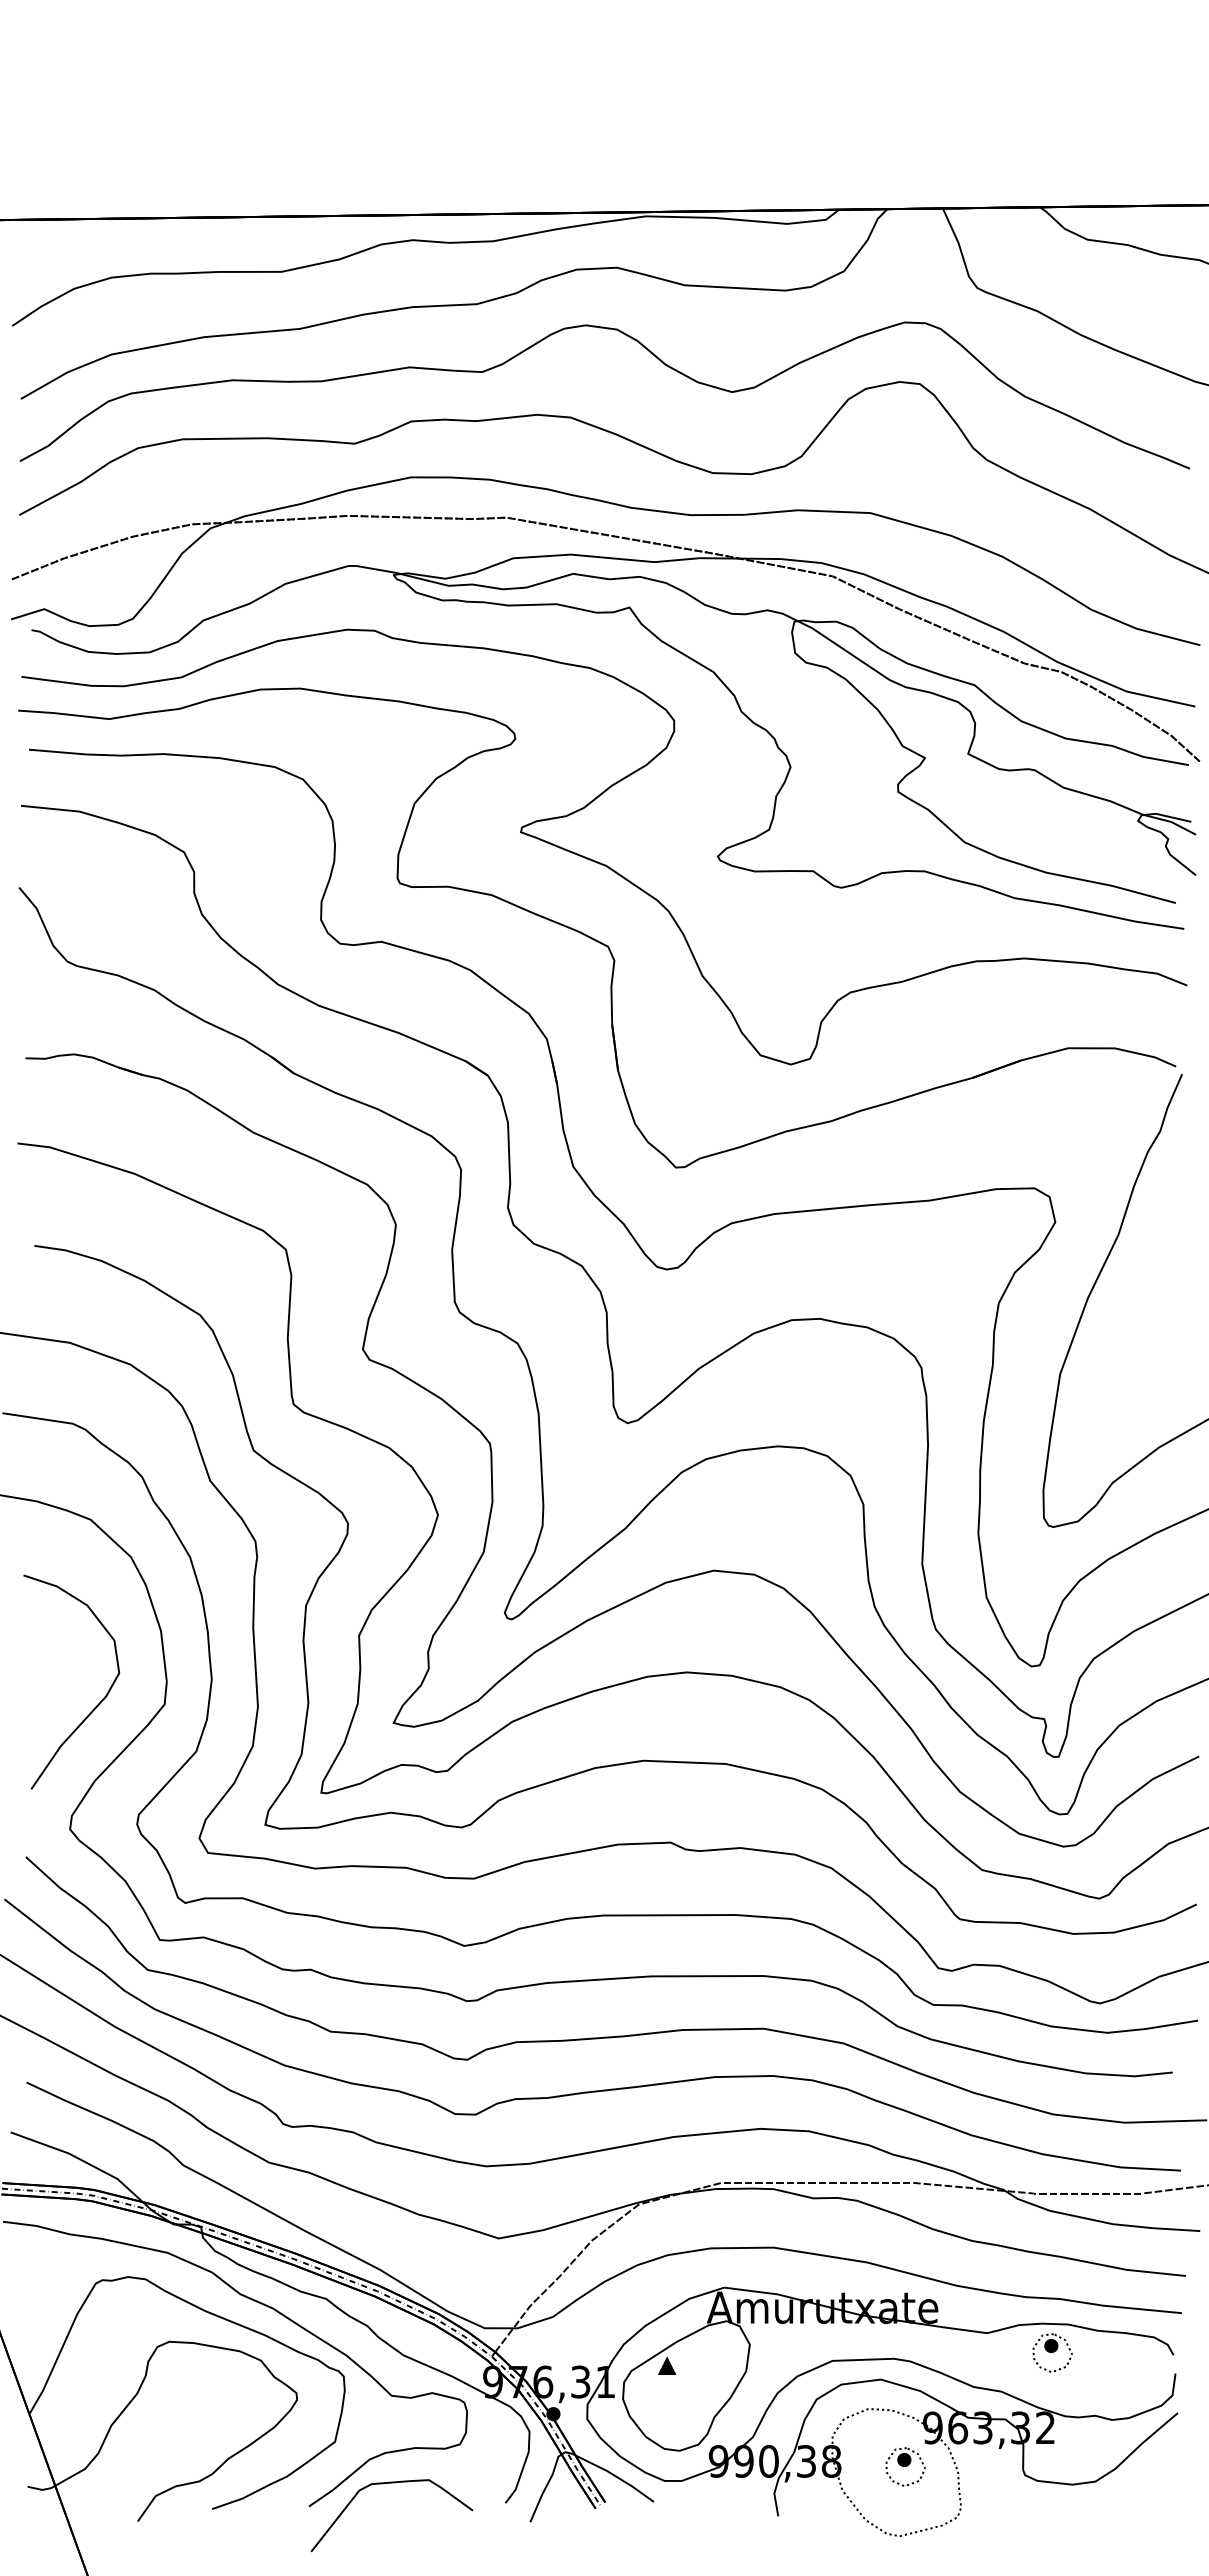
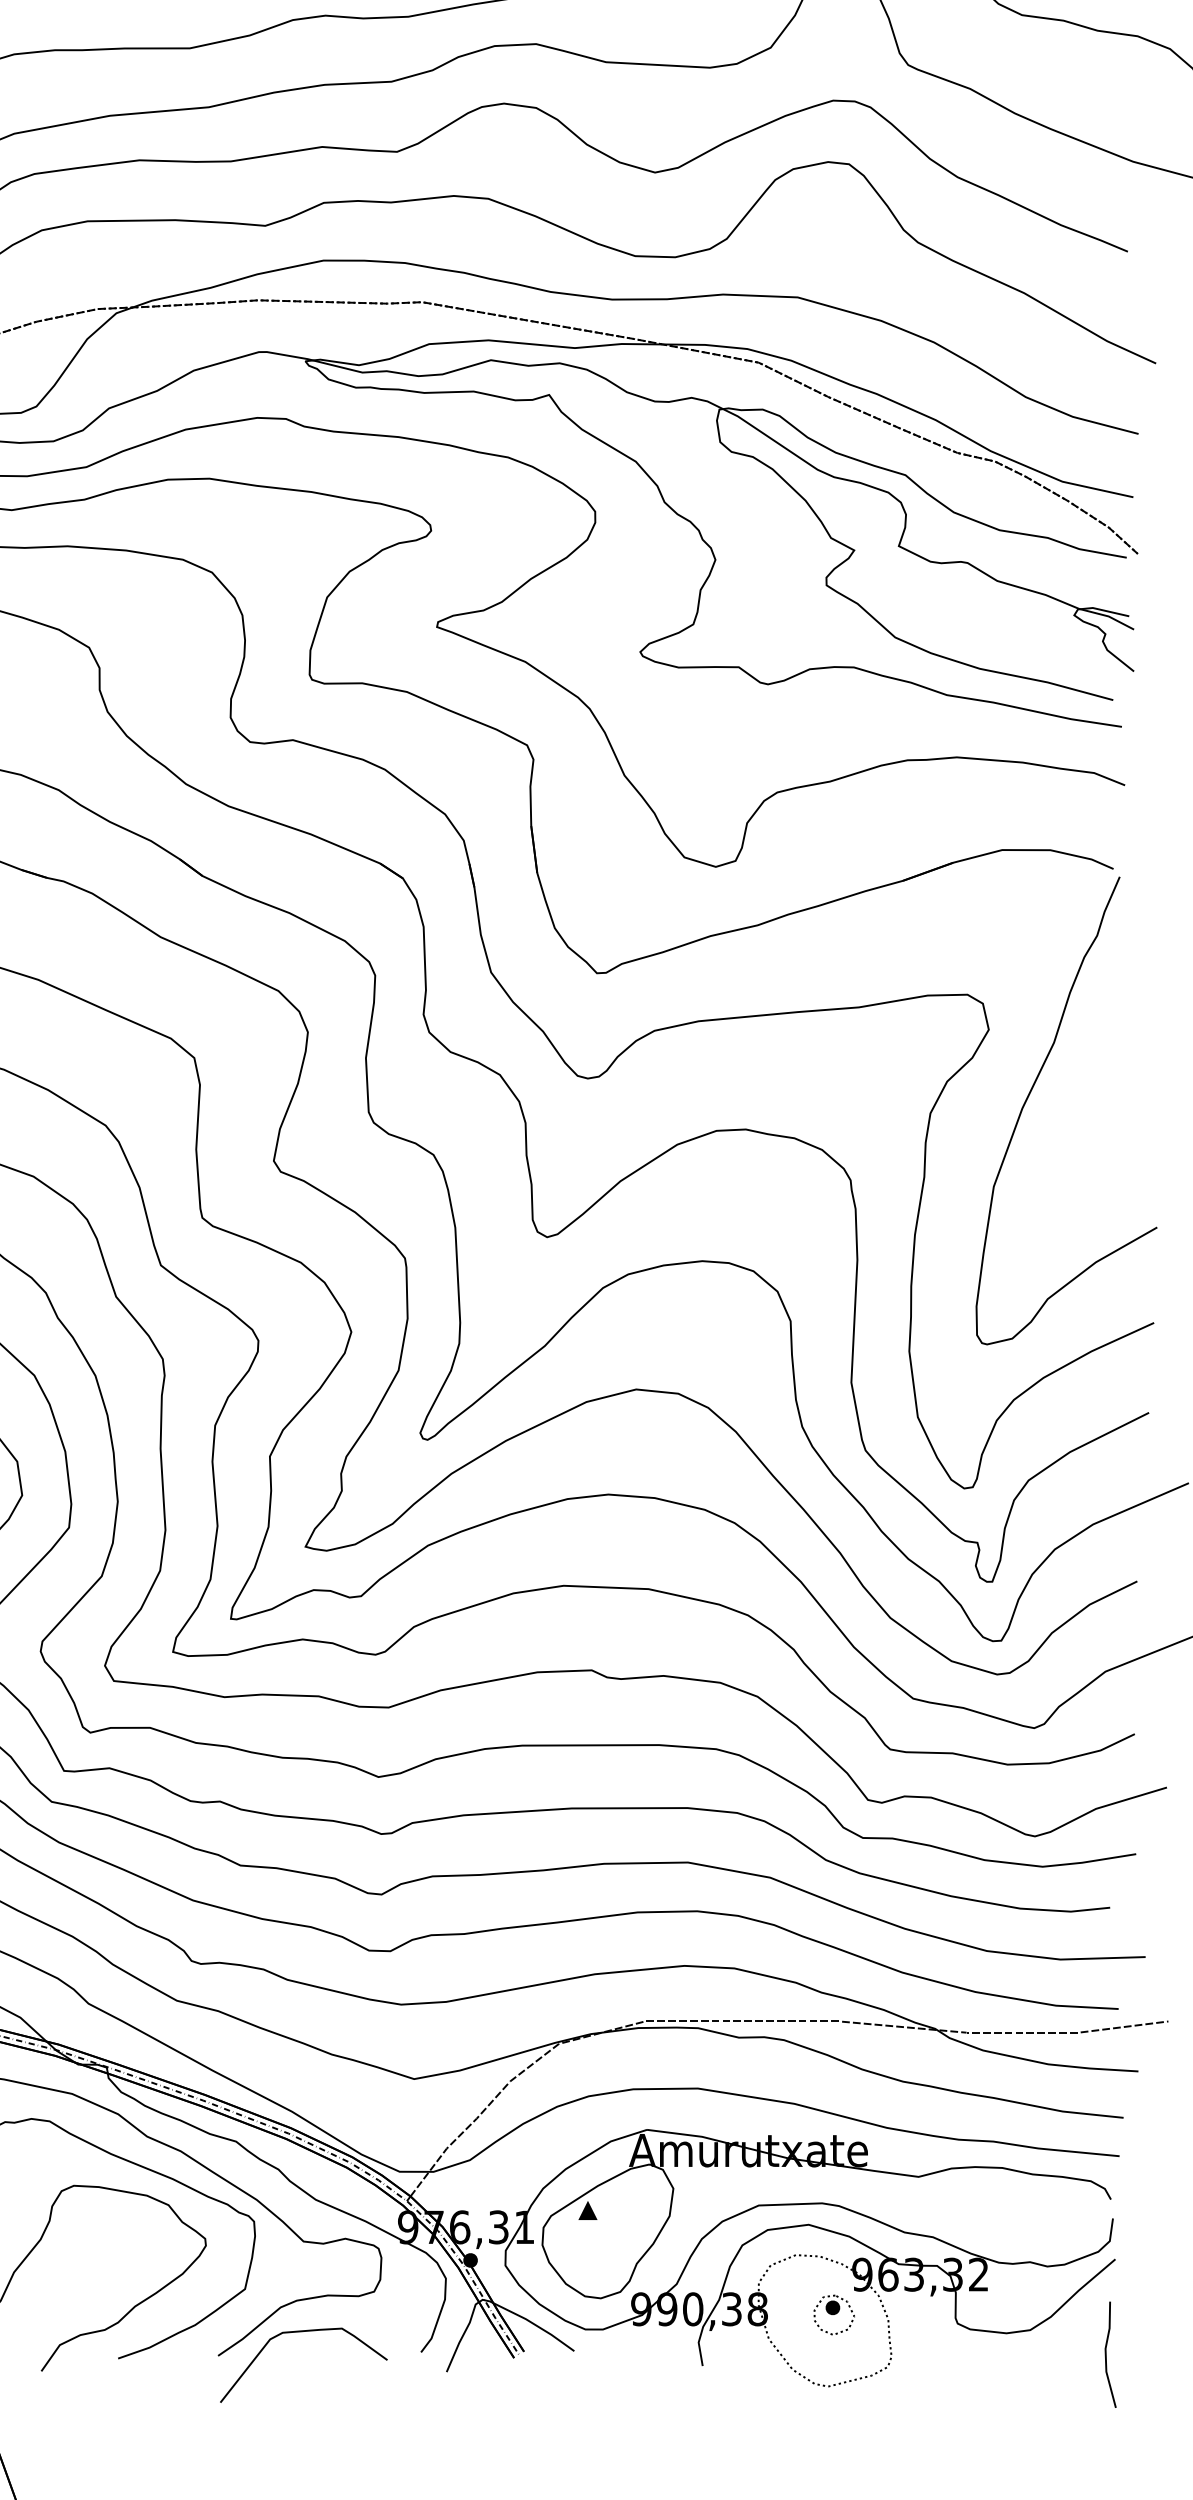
part: (1052, 2352) -> (985, 2196), removed
line: (1169, 2505) -> (1106, 2354), added

